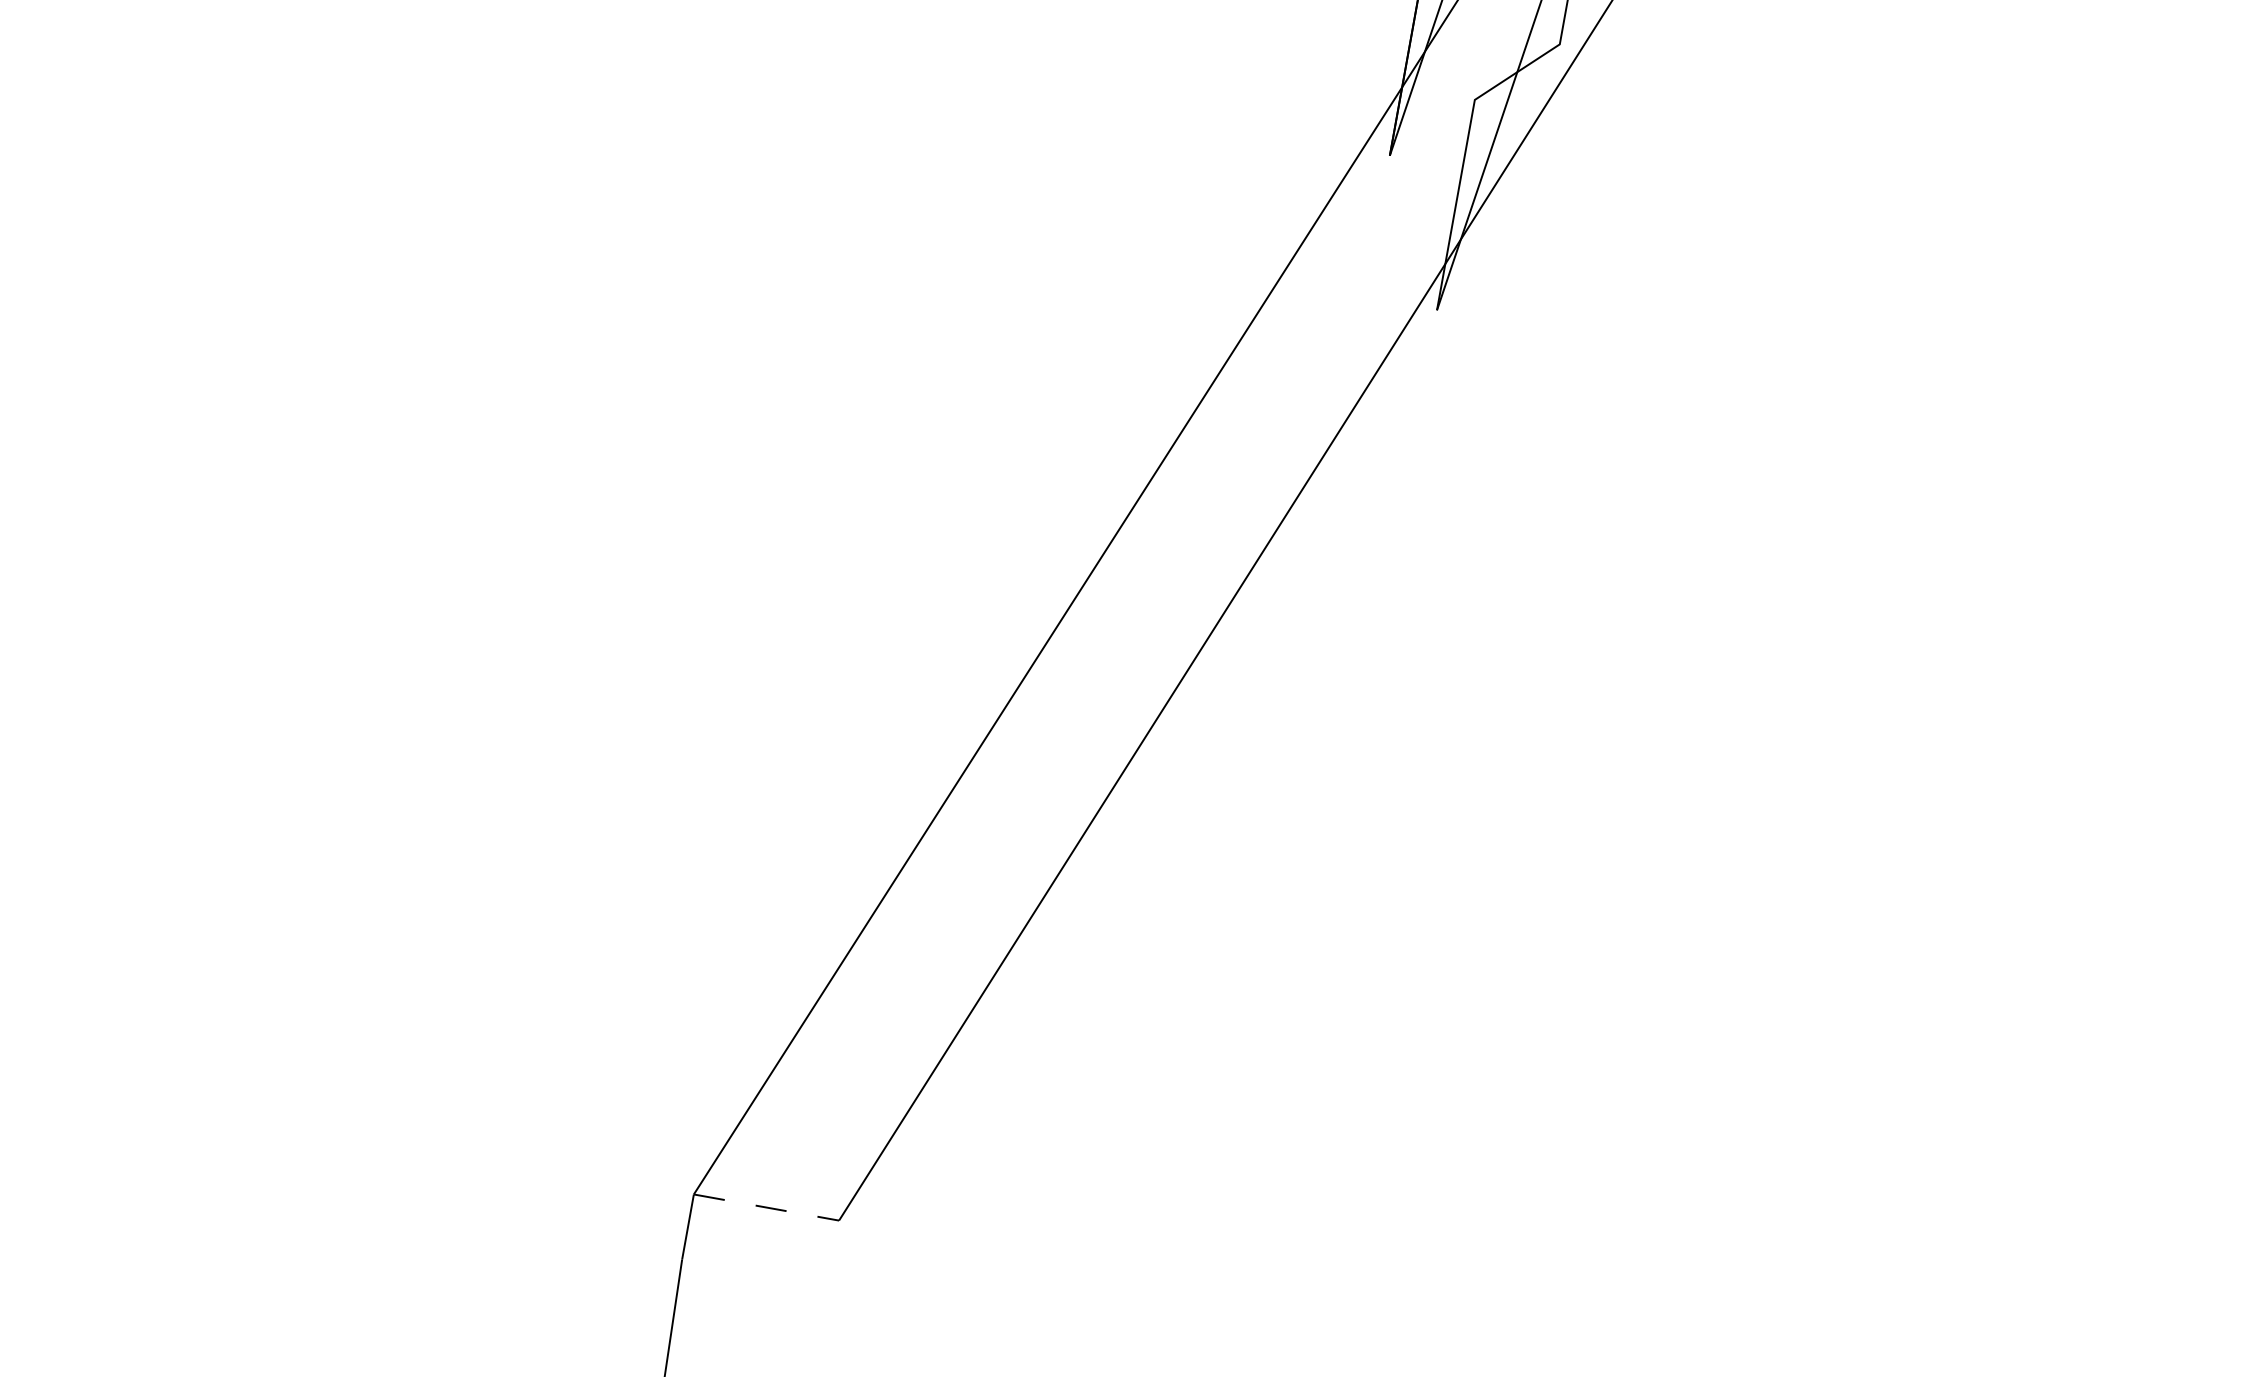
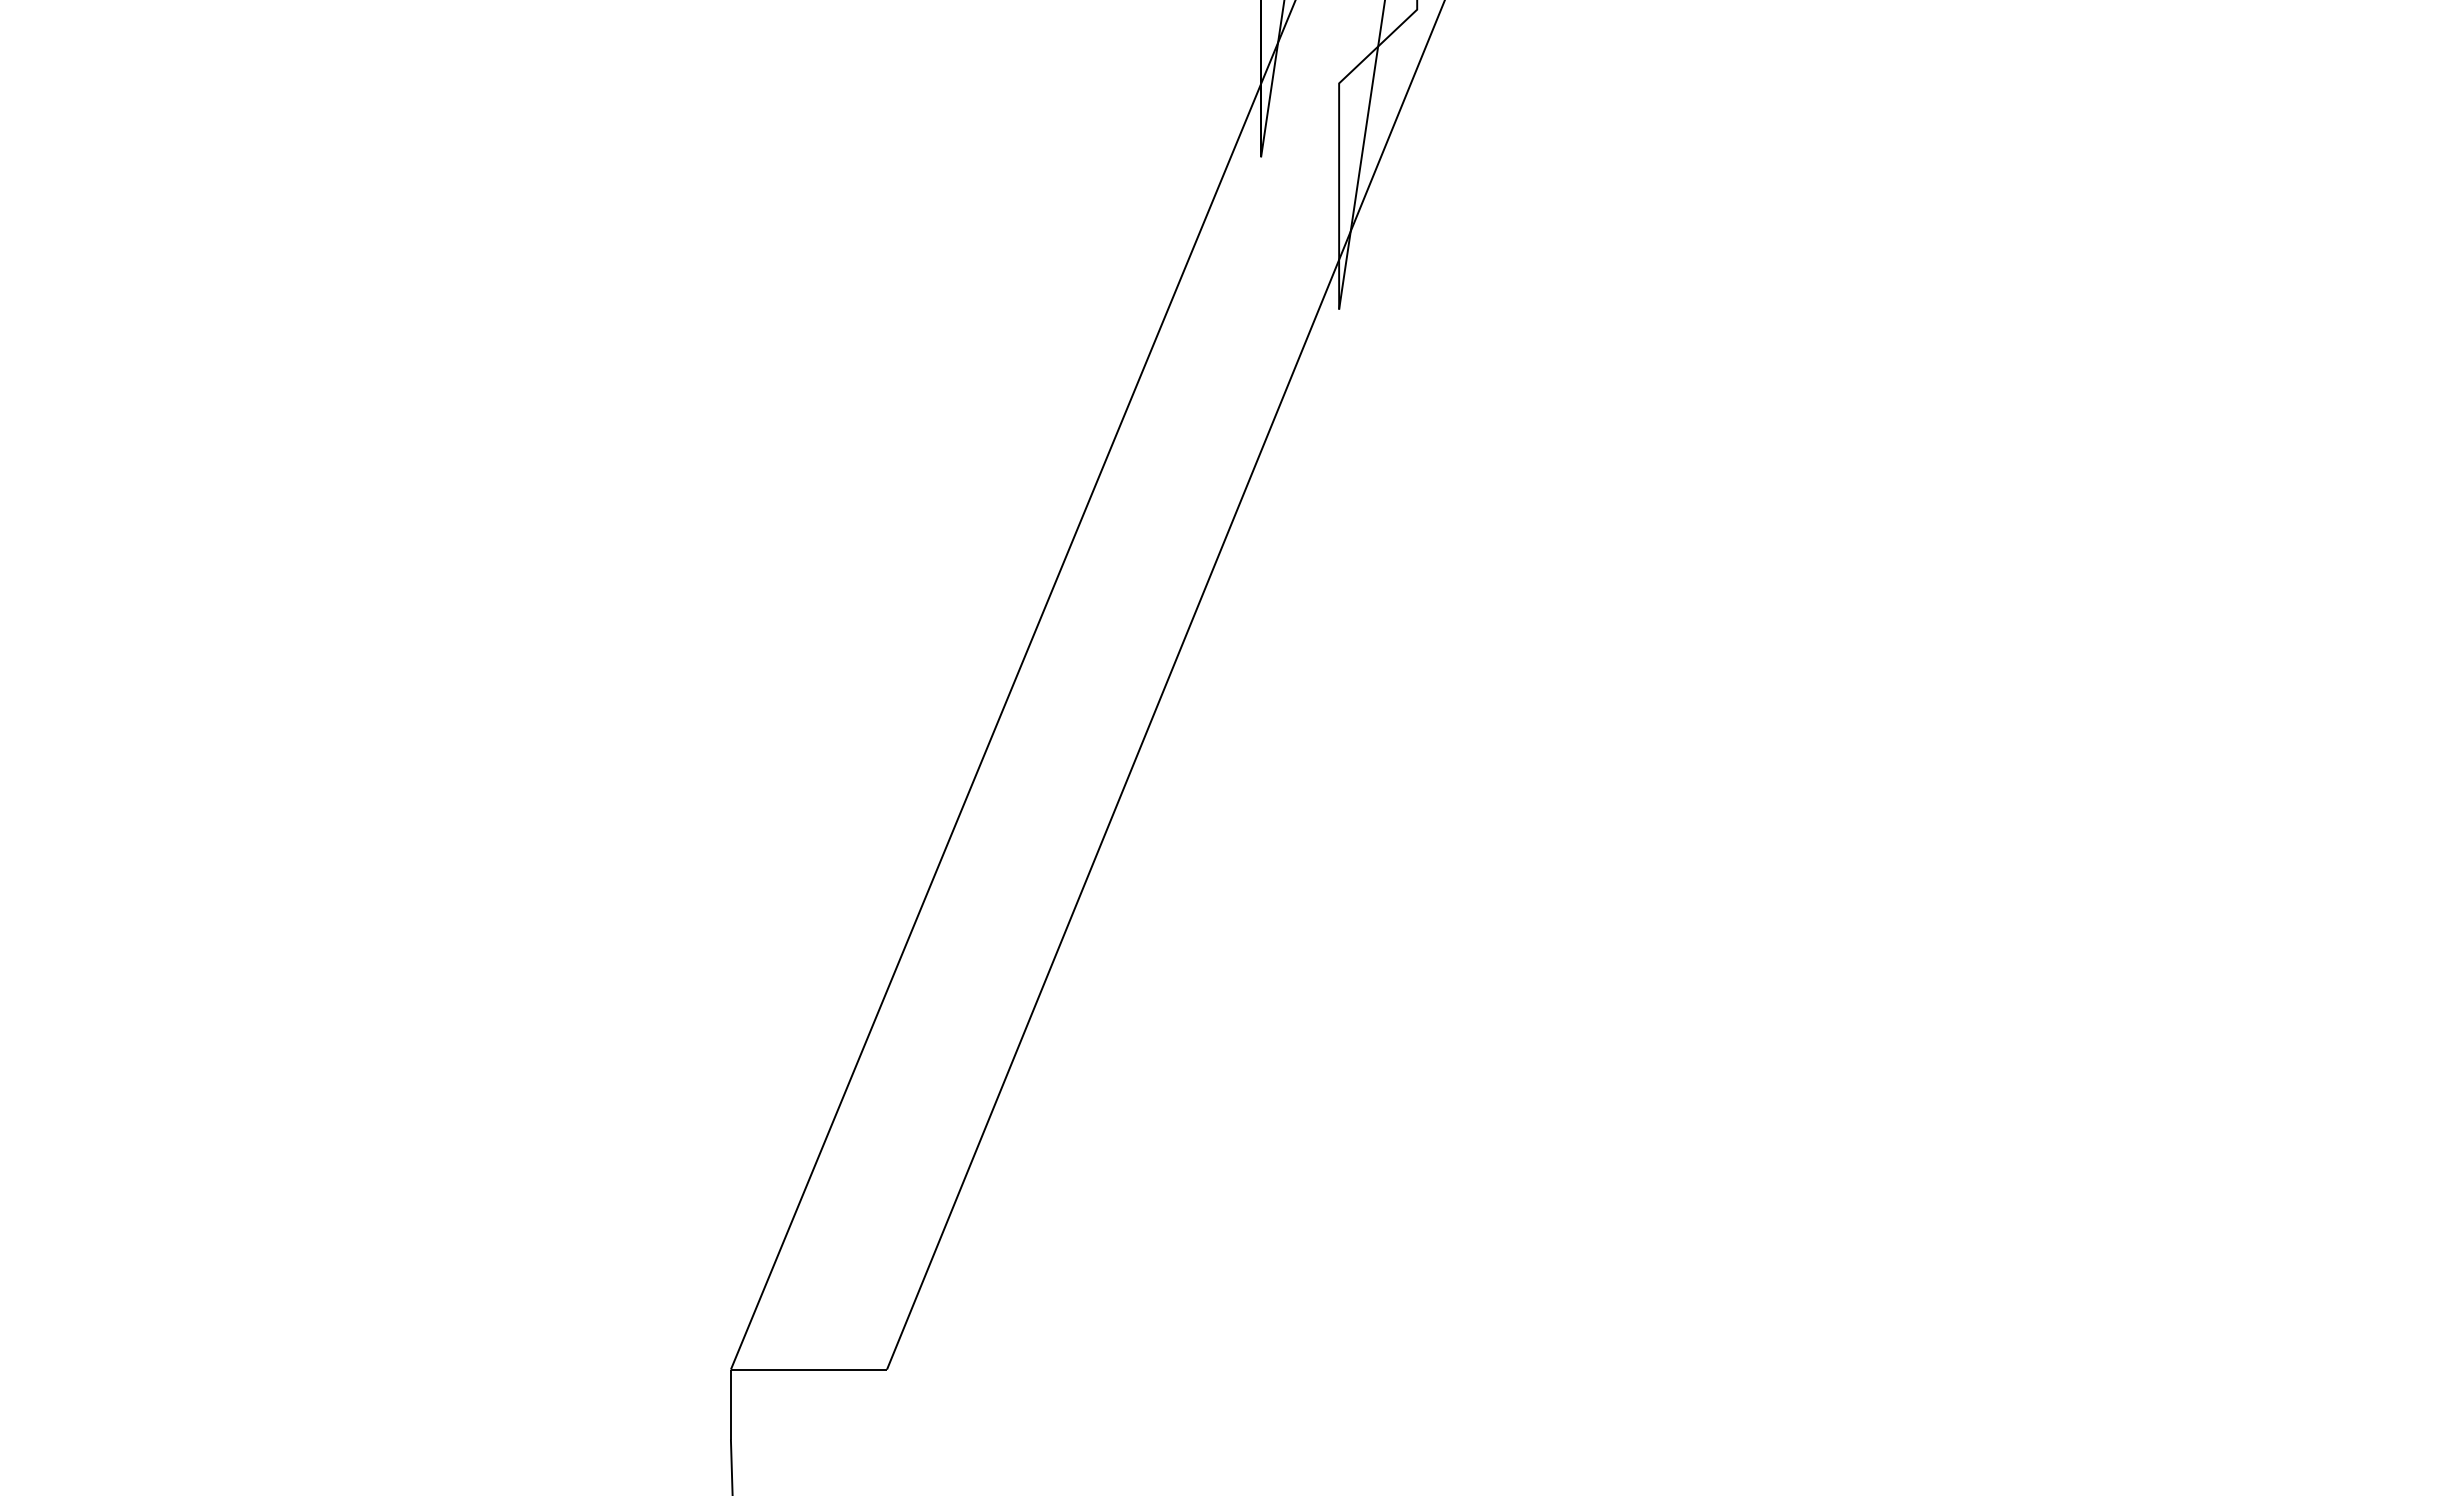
line: (766, 1207) -> (809, 1369), dashed -> solid

